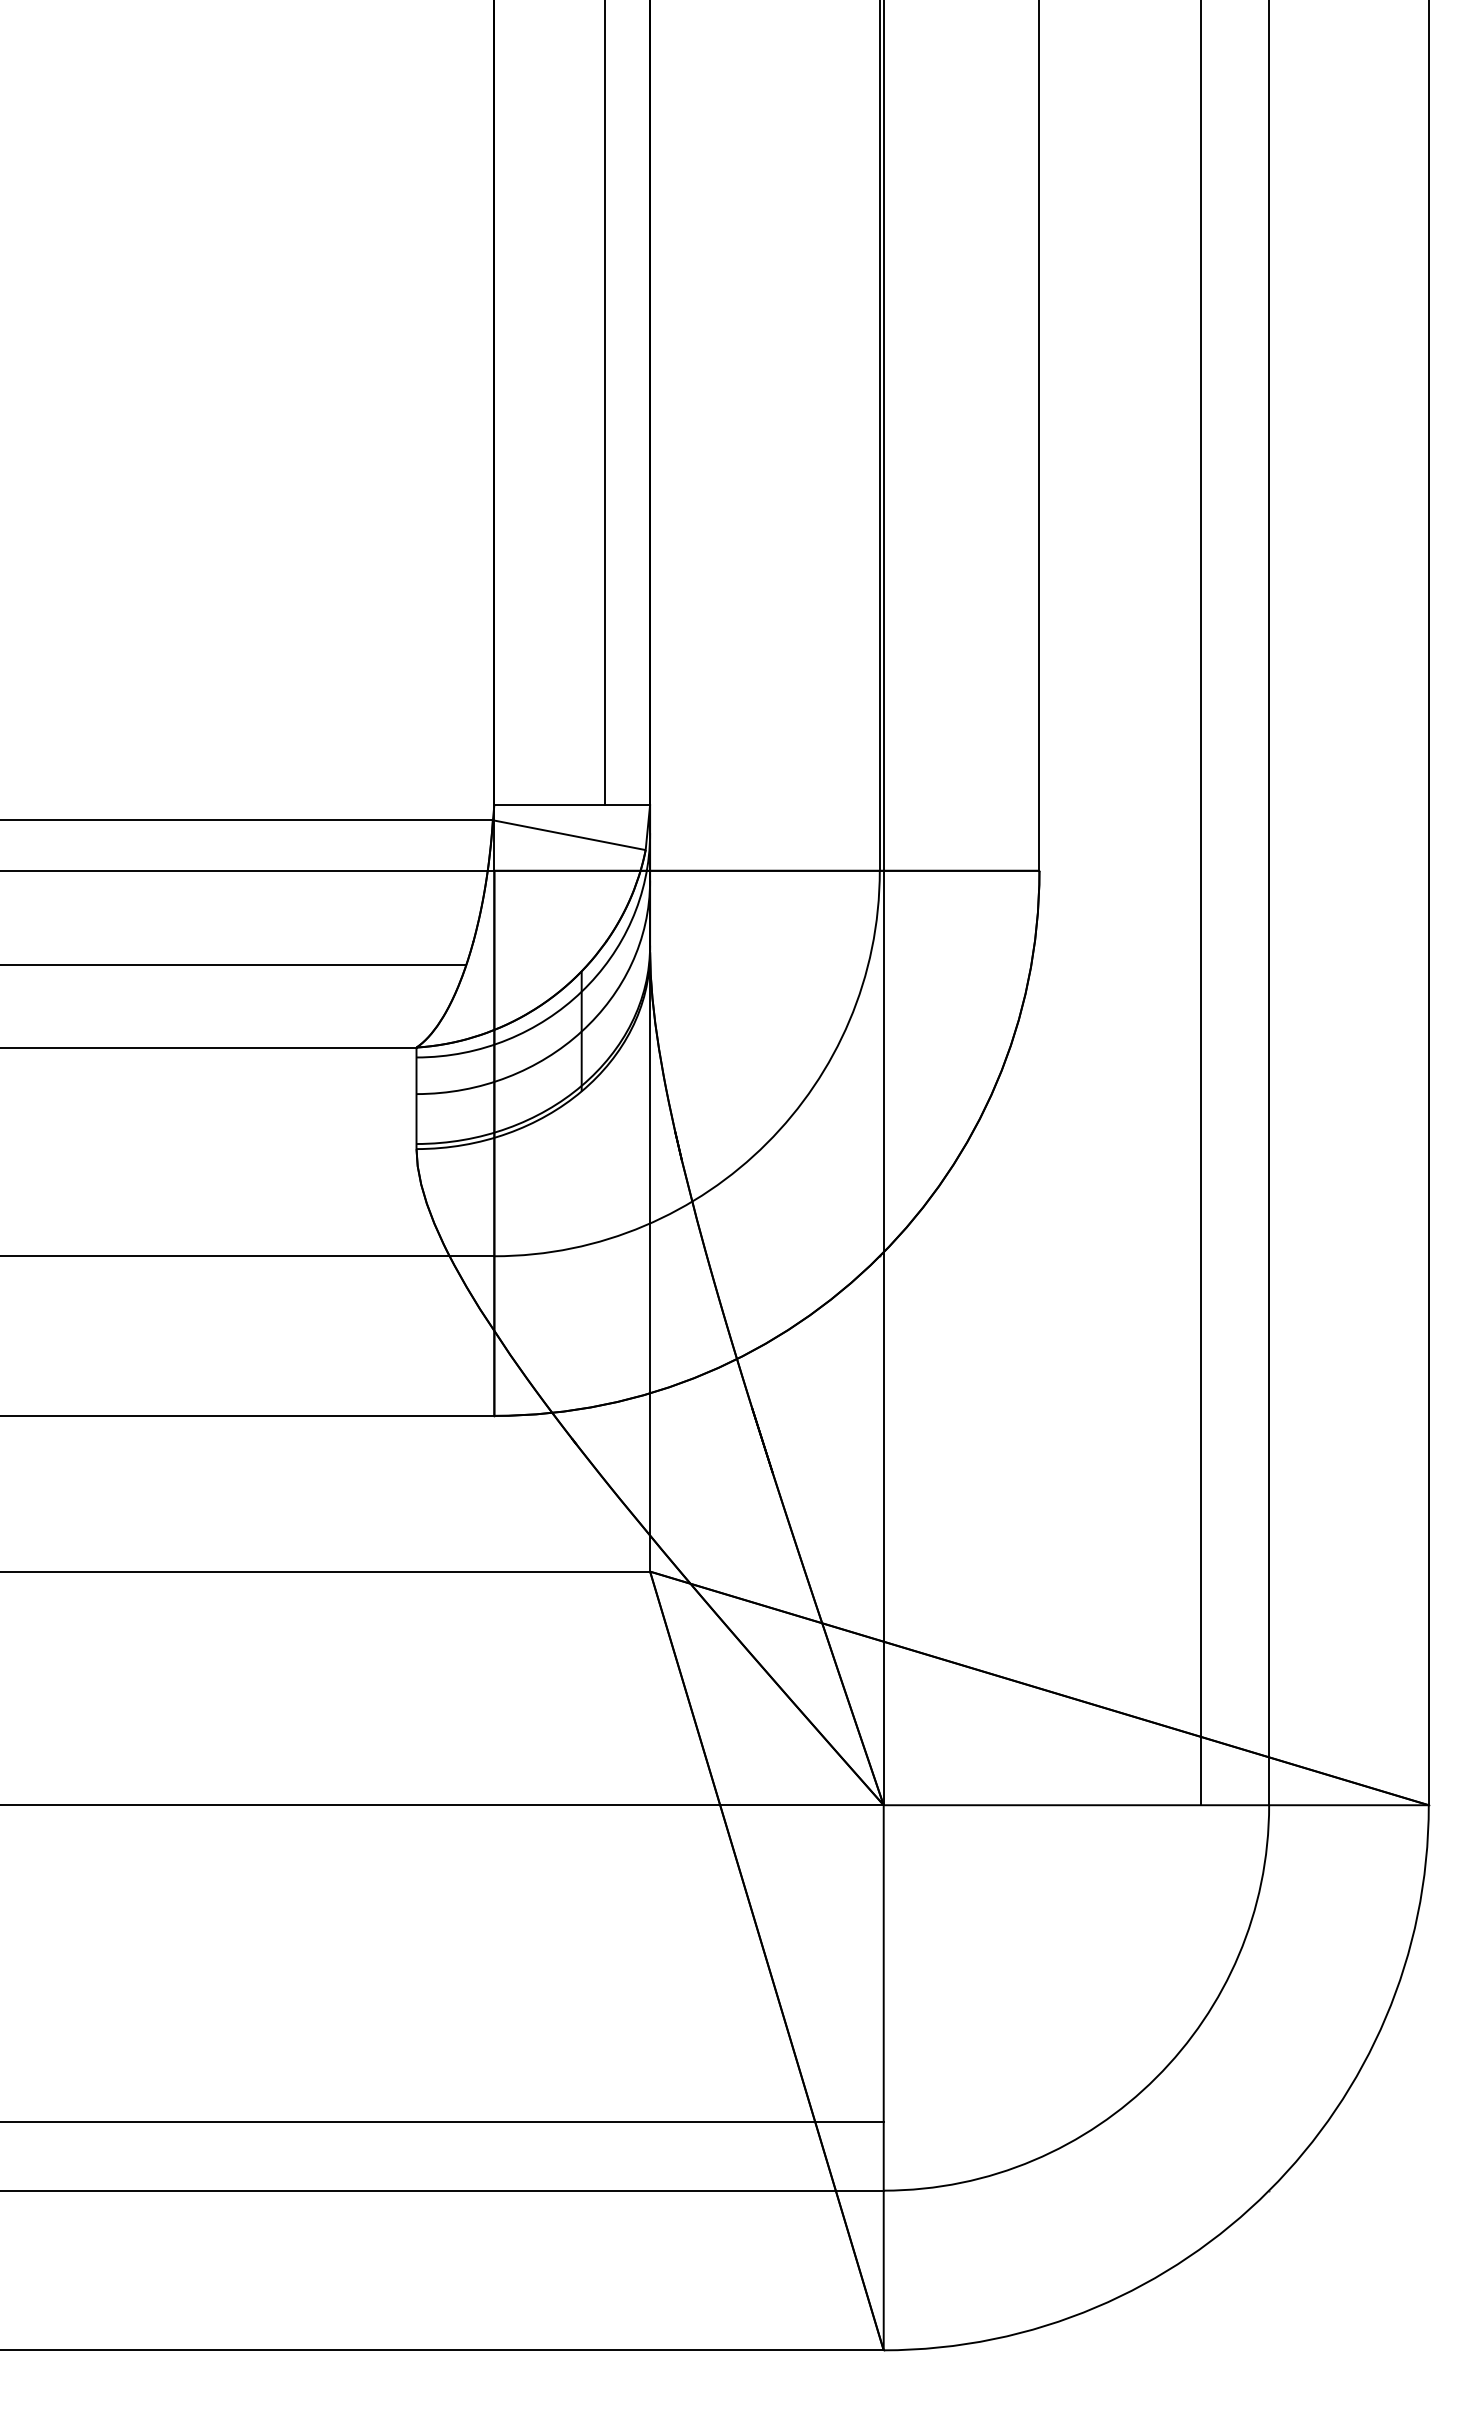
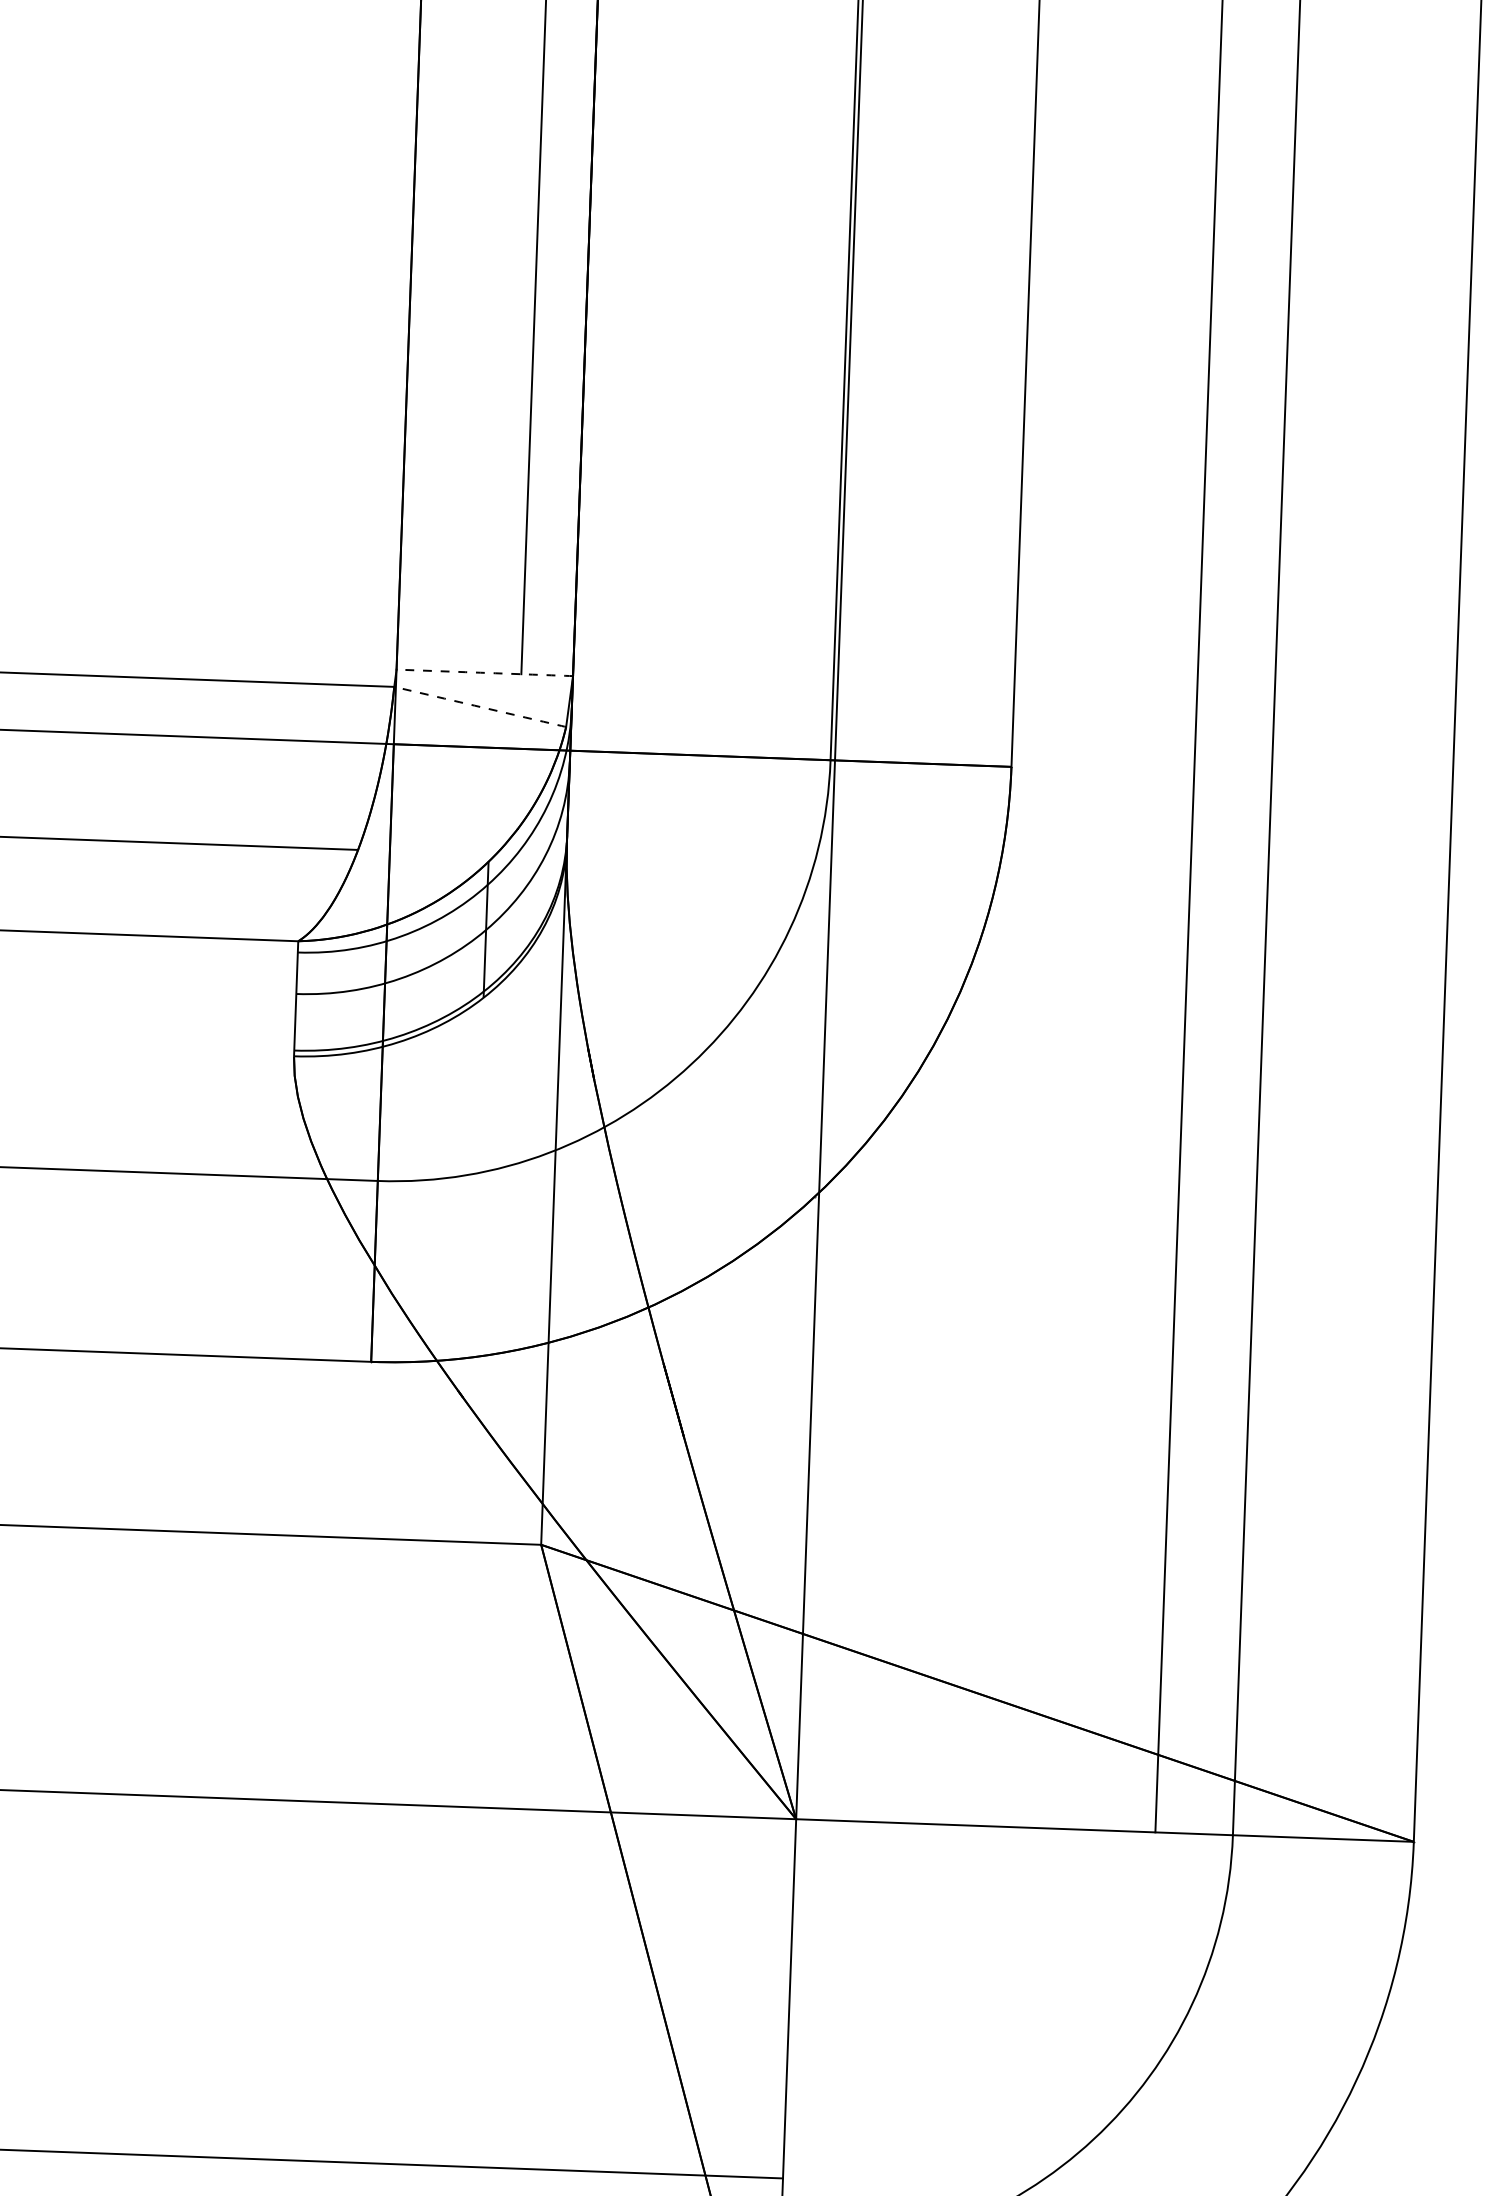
arc: (580, 805) -> (494, 673), solid -> dashed
arc: (575, 836) -> (487, 708), solid -> dashed

